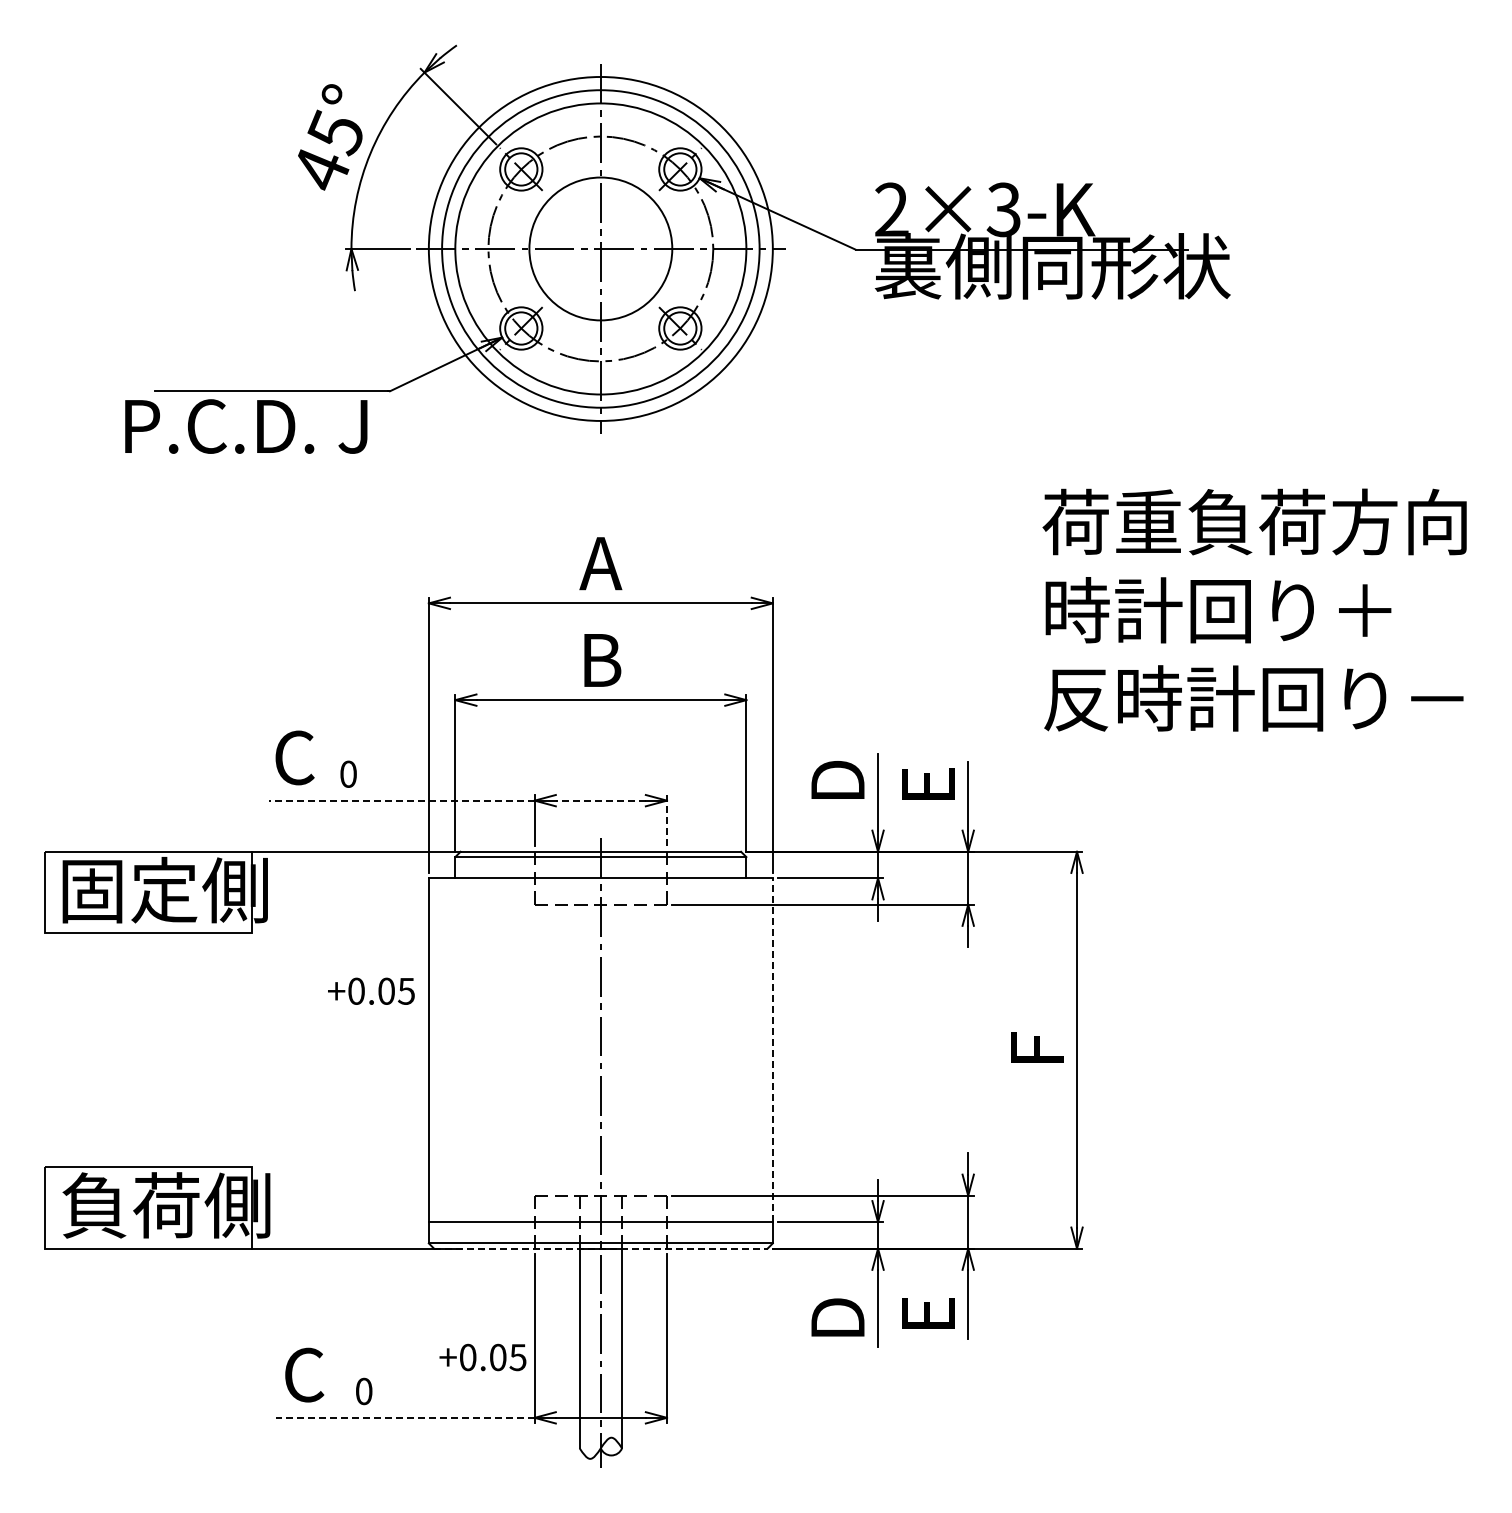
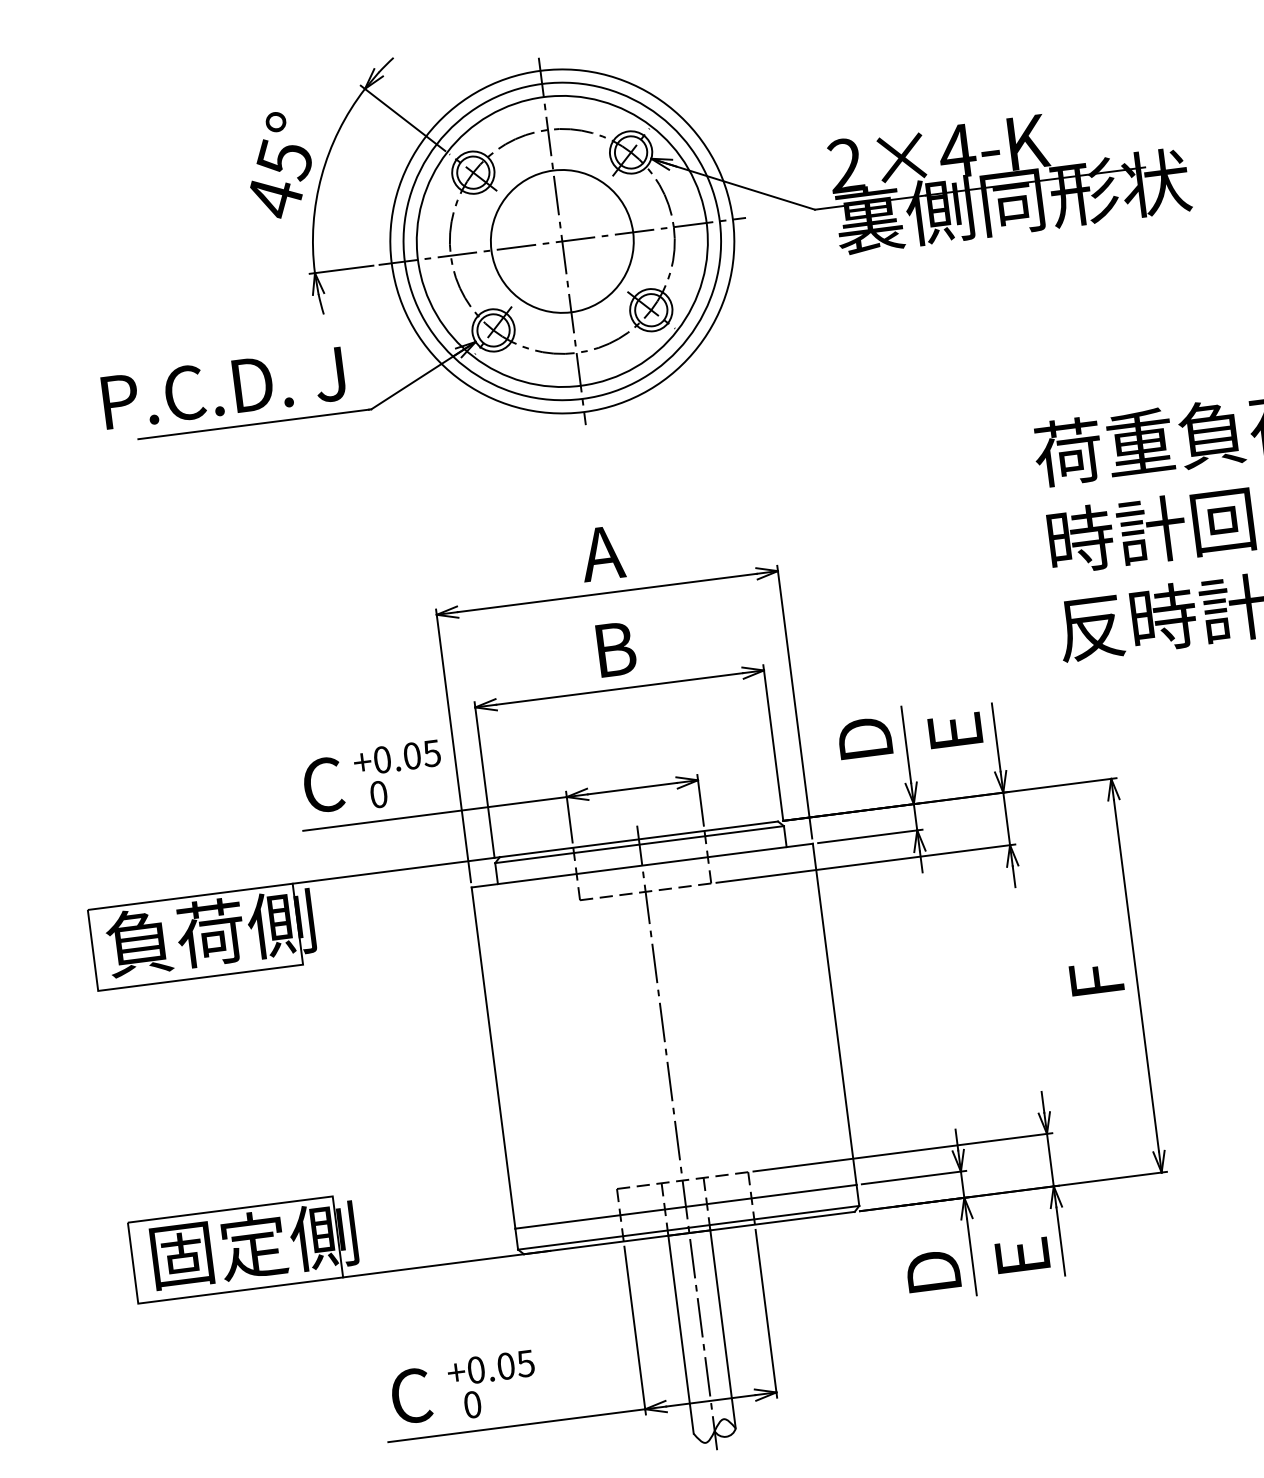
text: (1003, 209) -> (956, 151), 2×3-K -> 2×4-K
text: (246, 426) -> (223, 388), moved
line: (401, 800) -> (434, 813), dashed -> solid
line: (600, 800) -> (632, 788), dashed -> solid
line: (667, 820) -> (701, 799), dashed -> solid
text: (128, 889) -> (175, 936), 固定側 -> 負荷側
text: (371, 990) -> (397, 757), moved
line: (772, 1050) -> (834, 1014), dashed -> solid
text: (130, 1205) -> (217, 1249), 負荷側 -> 固定側
line: (600, 1248) -> (688, 1232), dashed -> solid
text: (482, 1357) -> (490, 1368), moved
line: (404, 1417) -> (516, 1425), dashed -> solid

